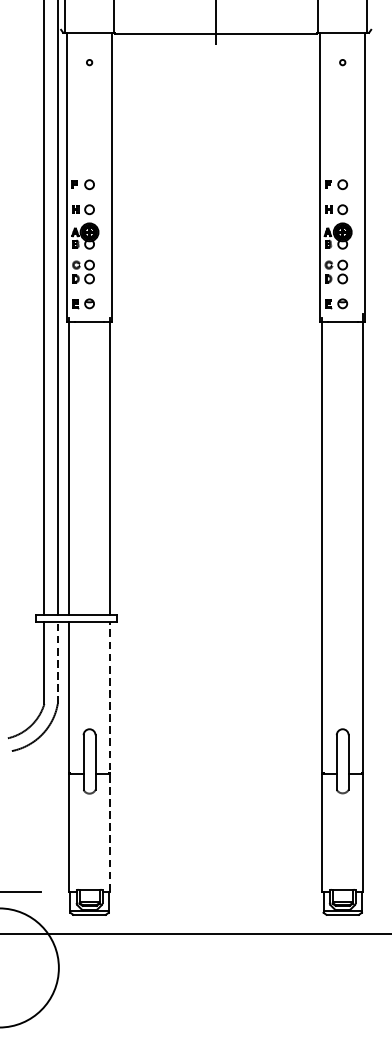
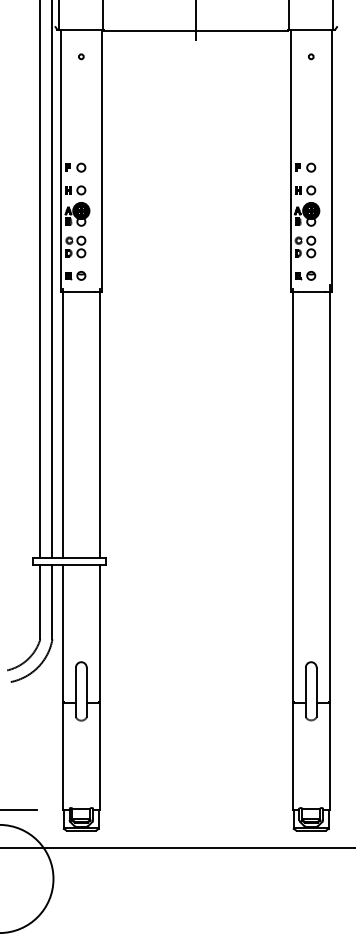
line: (57, 662) -> (52, 601), dashed -> solid
line: (109, 756) -> (99, 686), dashed -> solid

